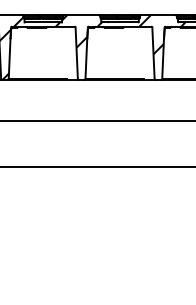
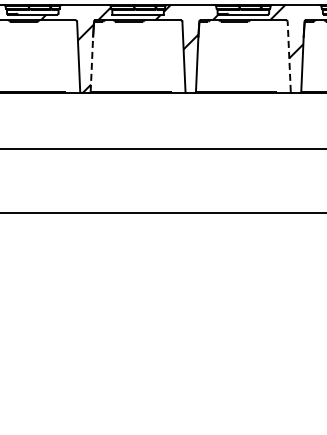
line: (153, 52) -> (289, 56), solid -> dashed
line: (9, 58) -> (91, 64), solid -> dashed

